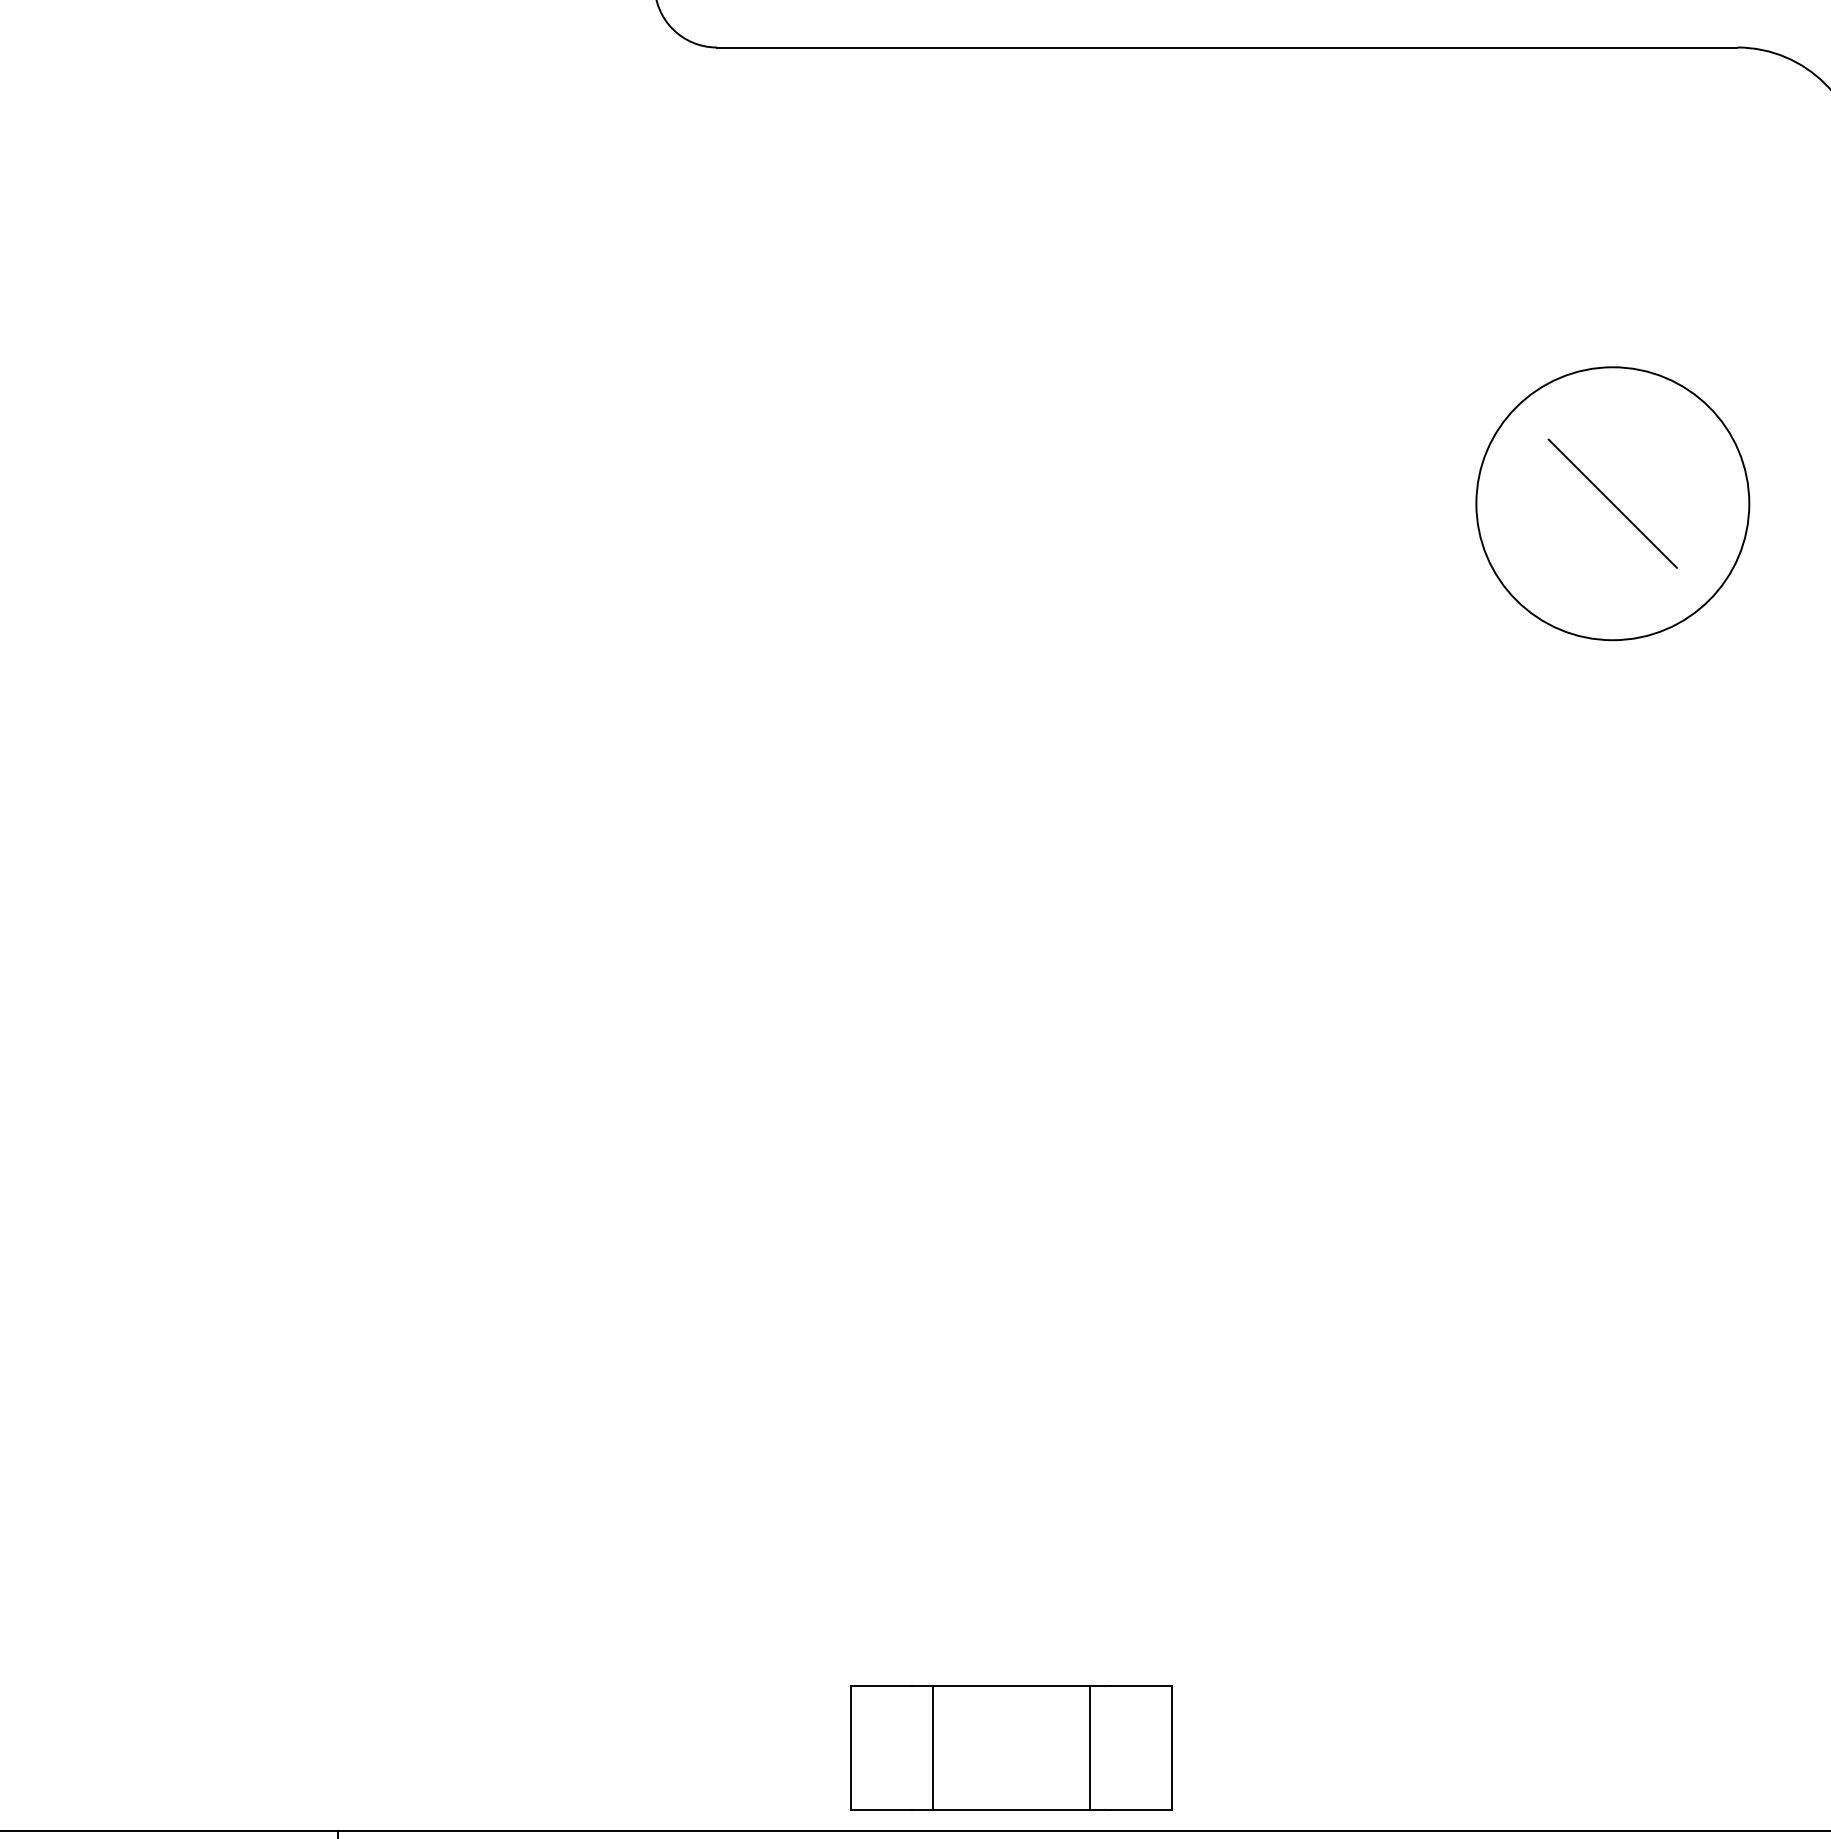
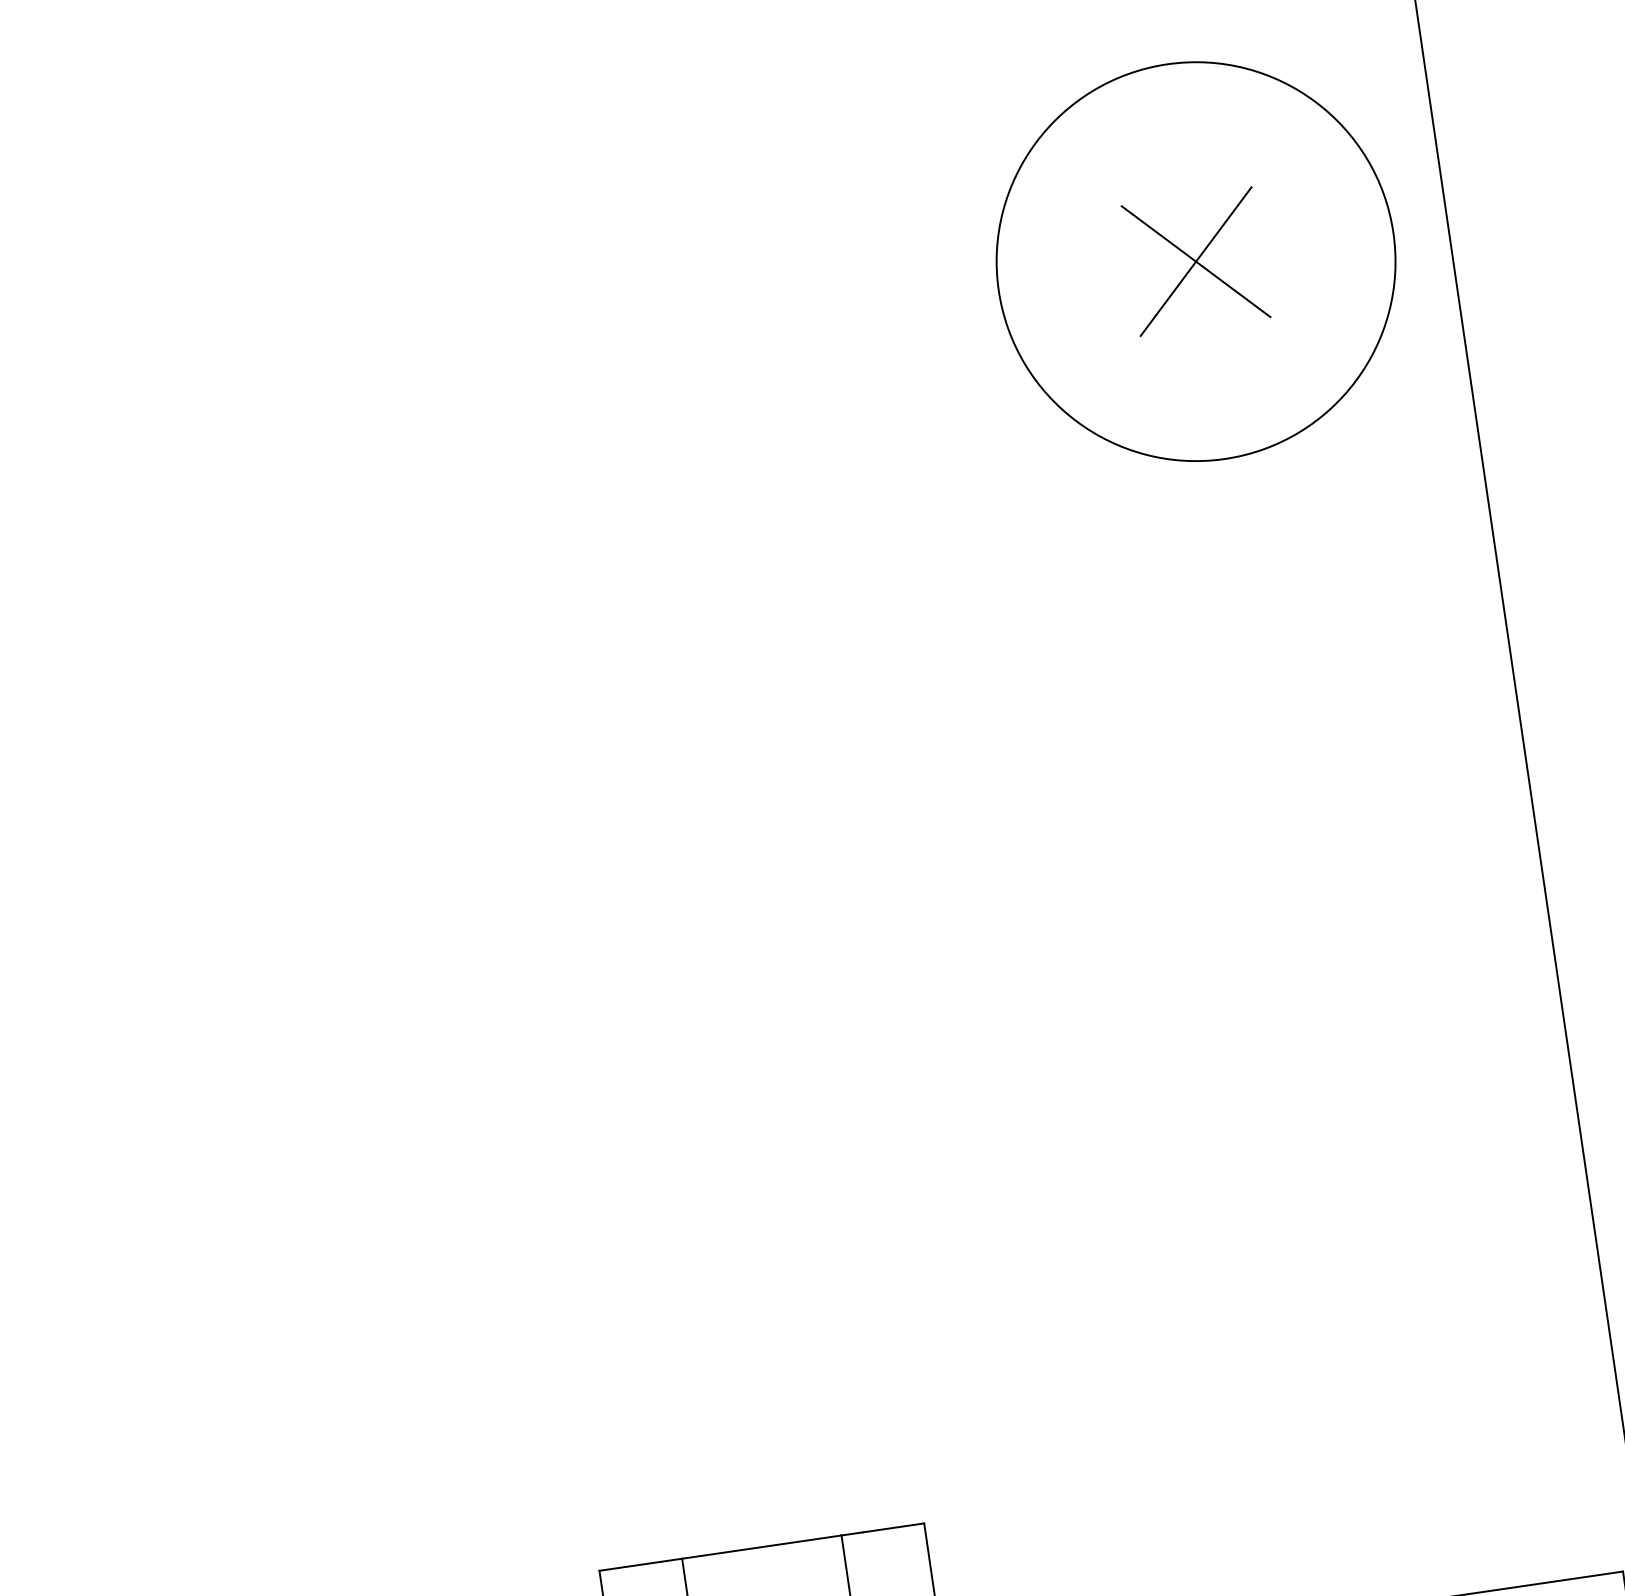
circle: (1612, 503) -> (1195, 261), size x1.43
line: (1612, 503) -> (1195, 261), added

